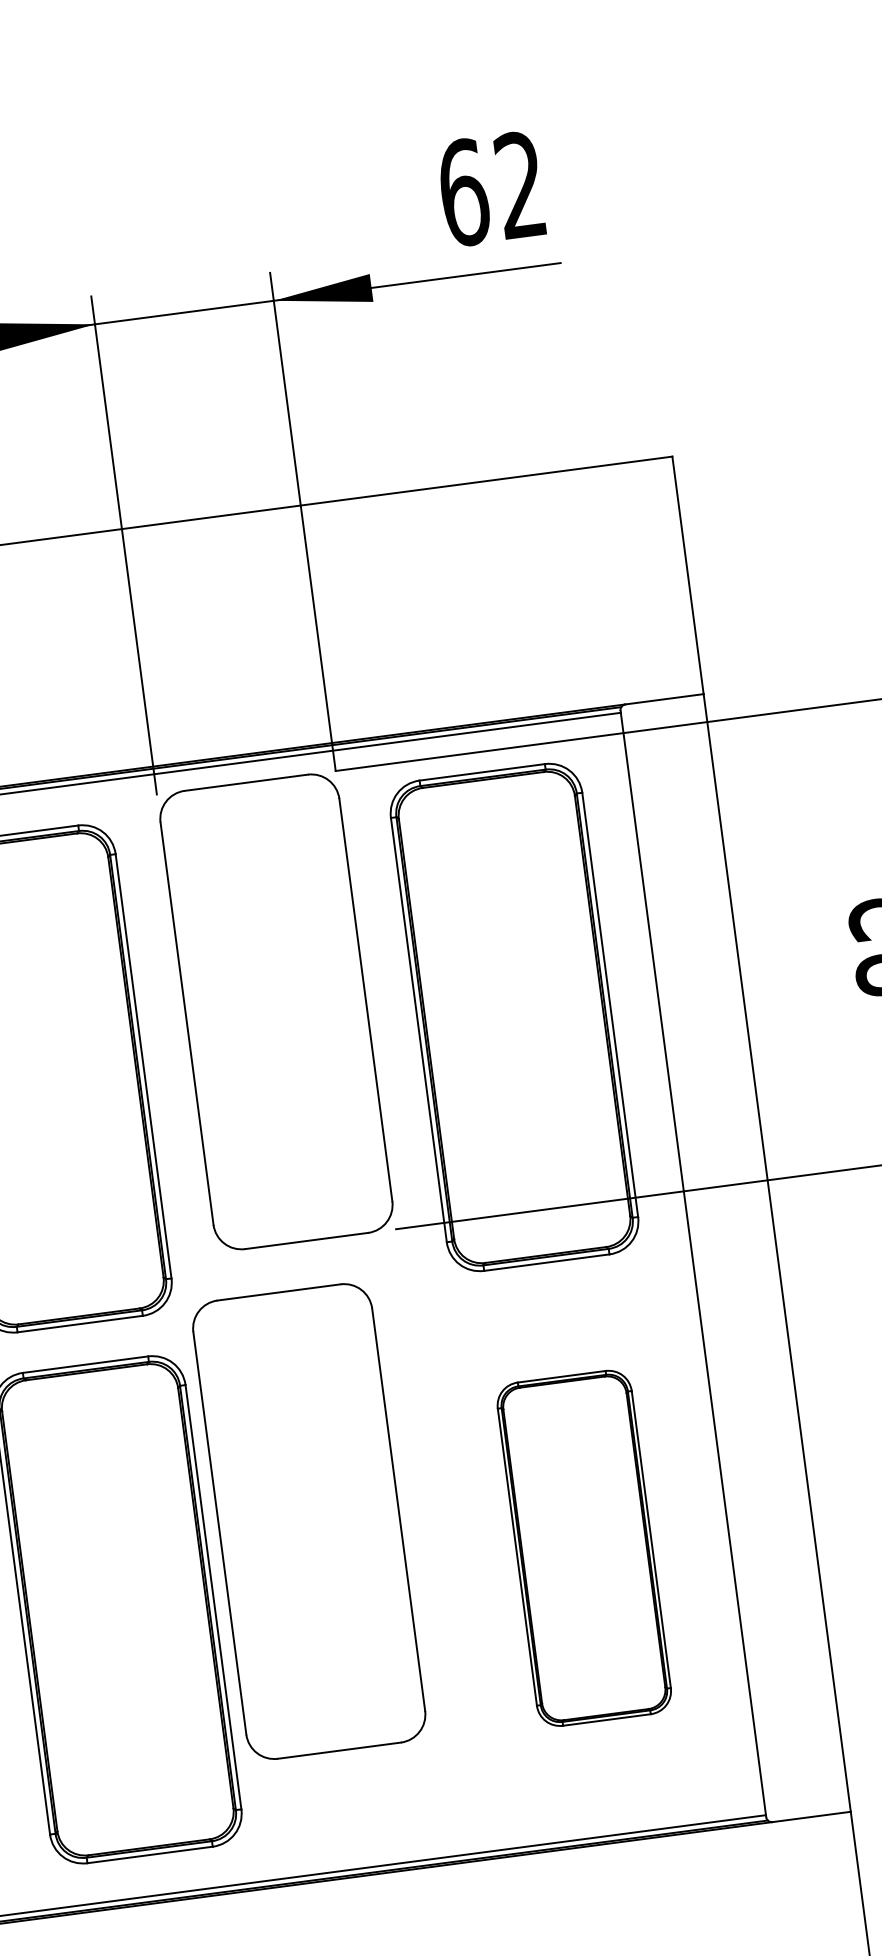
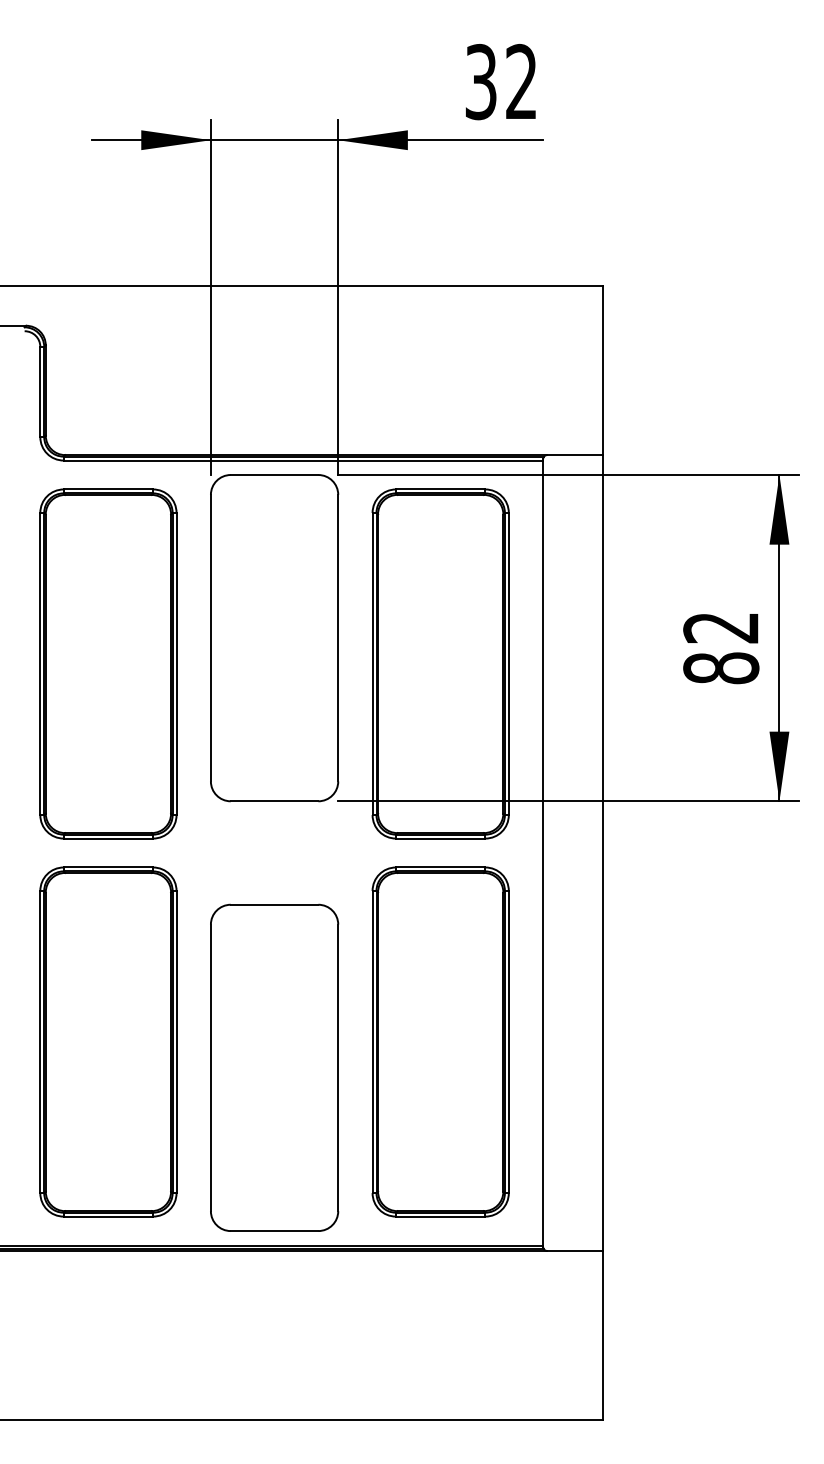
text: (464, 193) -> (481, 82), 62 -> 32
part: (309, 1520) -> (274, 1067), moved
part: (584, 1547) -> (440, 1041), size x1.43

